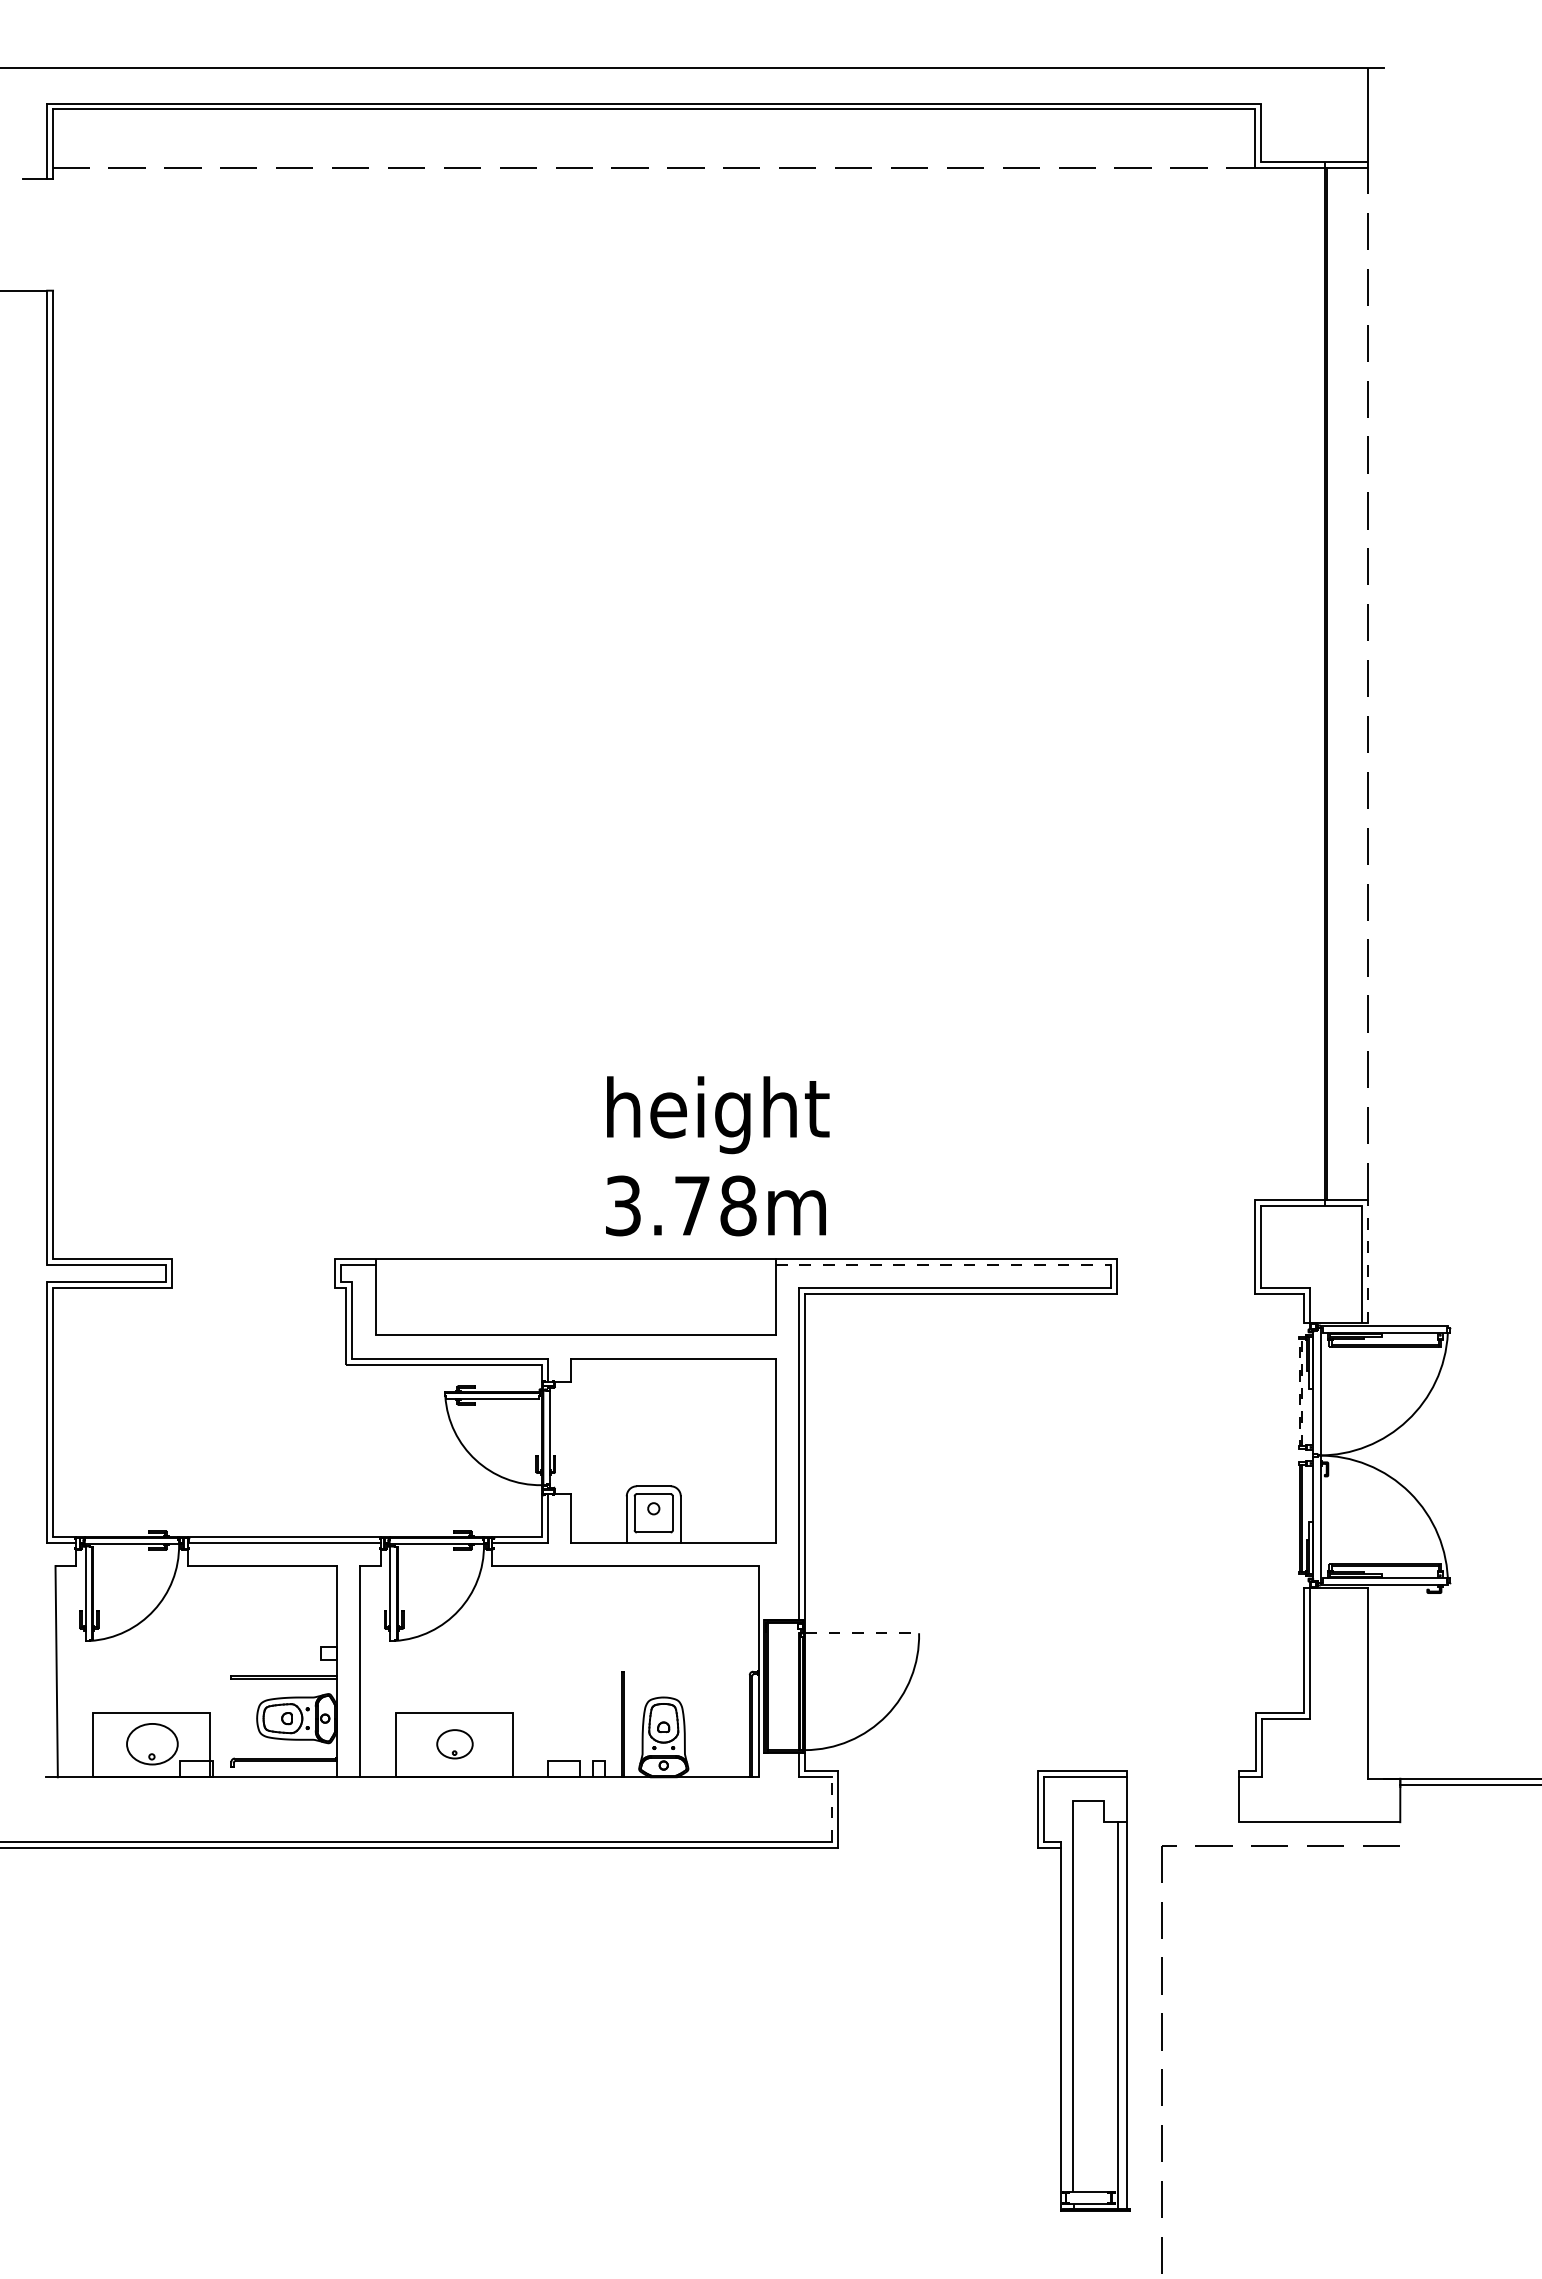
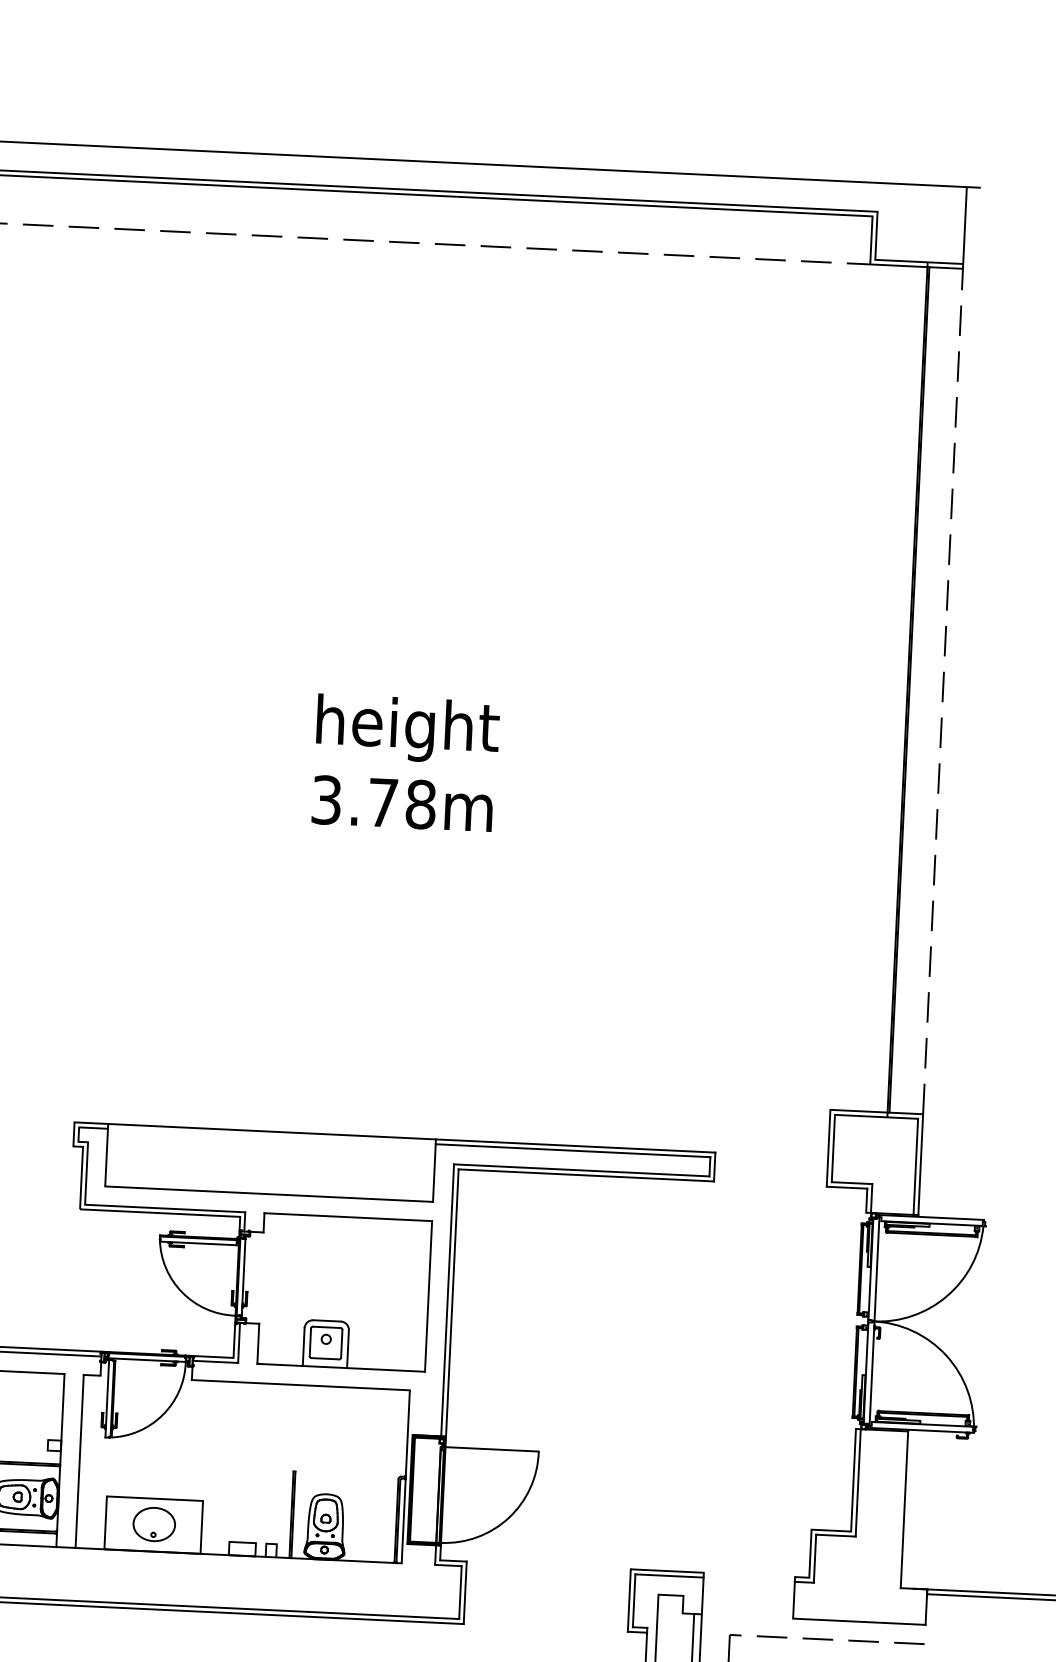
text: (717, 1156) -> (405, 763), moved
line: (1367, 1261) -> (920, 1164), dashed -> solid
line: (943, 1264) -> (572, 1150), dashed -> solid
line: (1300, 1338) -> (862, 1224), dashed -> solid
line: (862, 1633) -> (492, 1449), dashed -> solid
part: (454, 1744) -> (153, 1524), size x1.43
line: (831, 1809) -> (460, 1592), dashed -> solid

